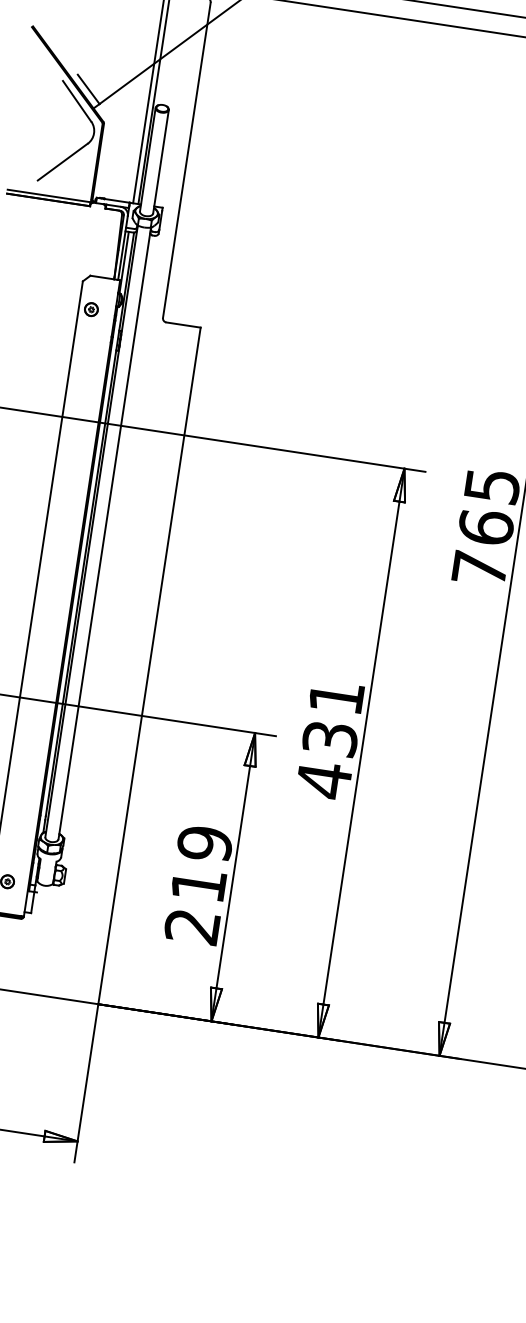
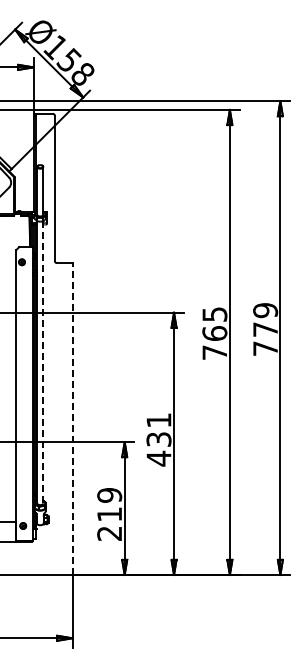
line: (105, 531) -> (43, 361), solid -> dashed
line: (149, 664) -> (72, 418), solid -> dashed

